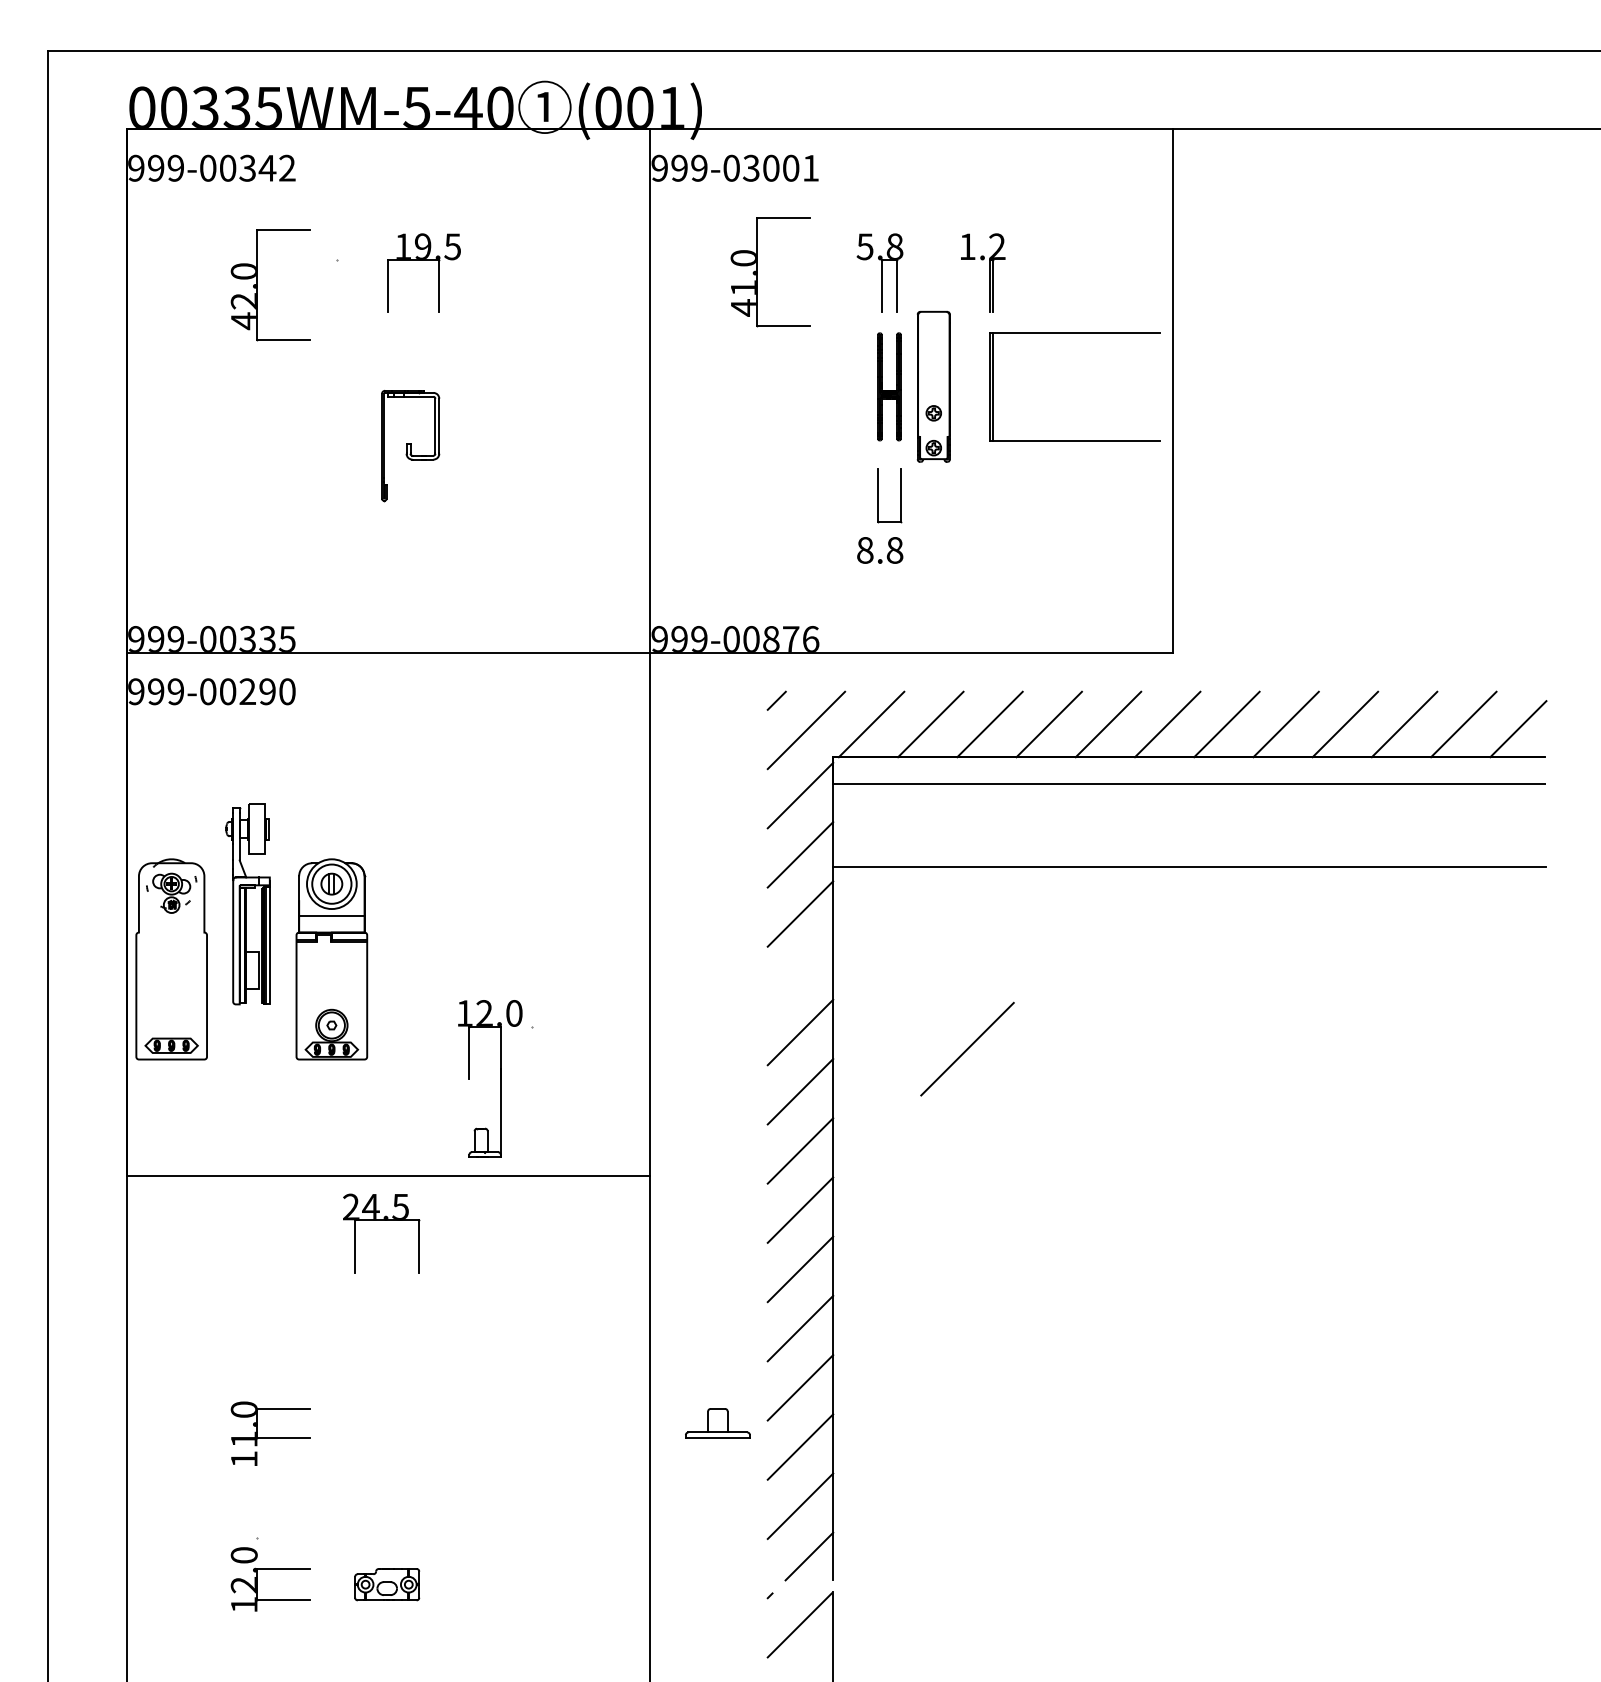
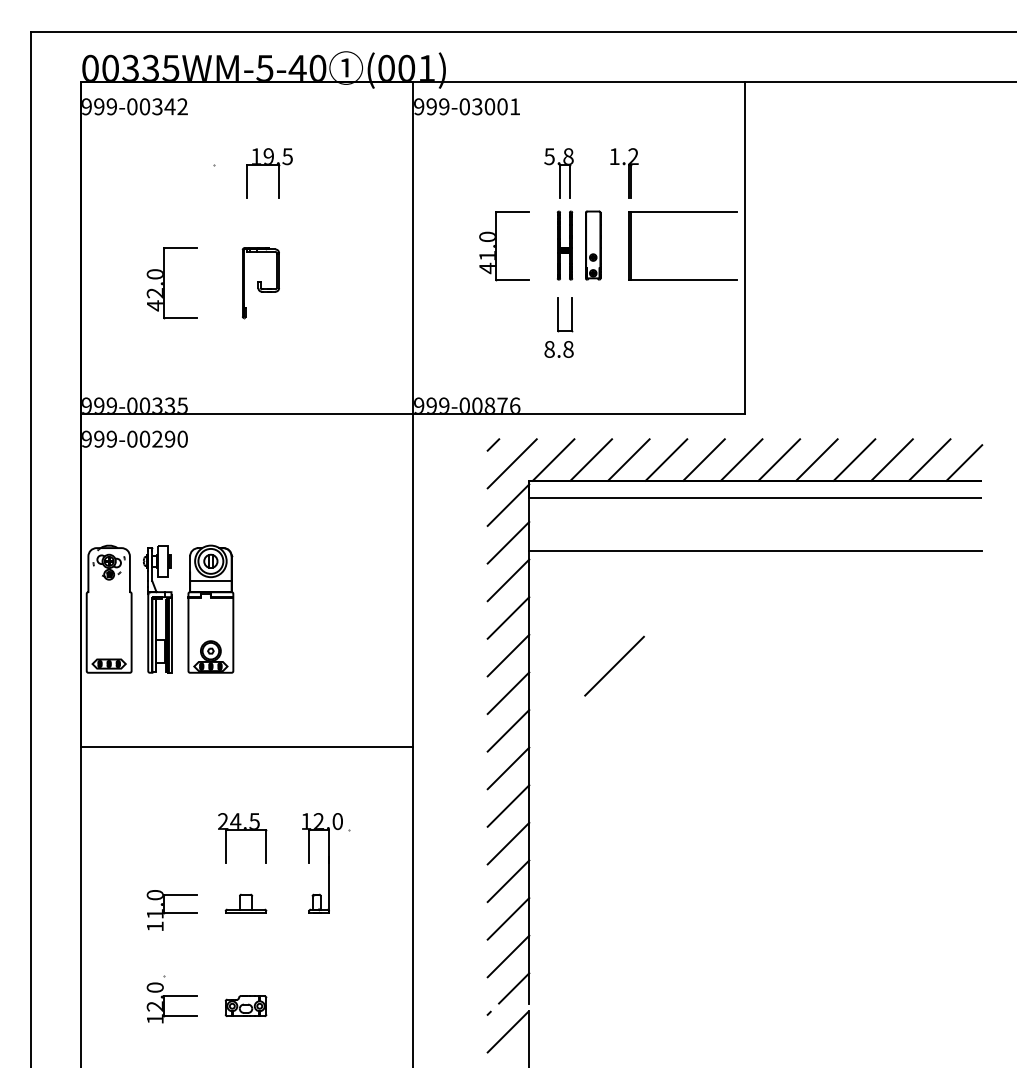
part: (757, 273) -> (496, 246), moved
part: (258, 285) -> (164, 283), moved
part: (934, 386) -> (593, 245), size x0.71
part: (247, 904) -> (157, 609), moved
line: (800, 972) -> (508, 617), added
part: (496, 1079) -> (326, 863), moved
part: (381, 1221) -> (242, 830), moved
part: (717, 1422) -> (245, 903), moved

